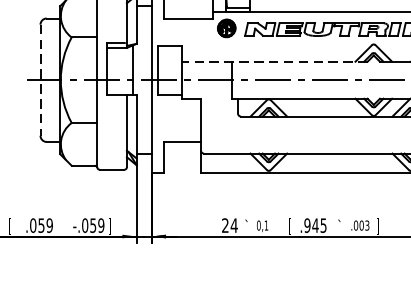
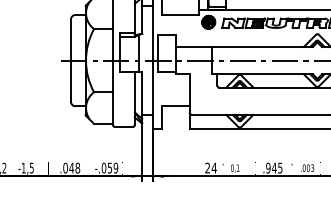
line: (273, 61) -> (243, 46), dashed -> solid
line: (39, 81) -> (70, 61), dashed -> solid
text: (45, 224) -> (74, 167), .059 -> .048

